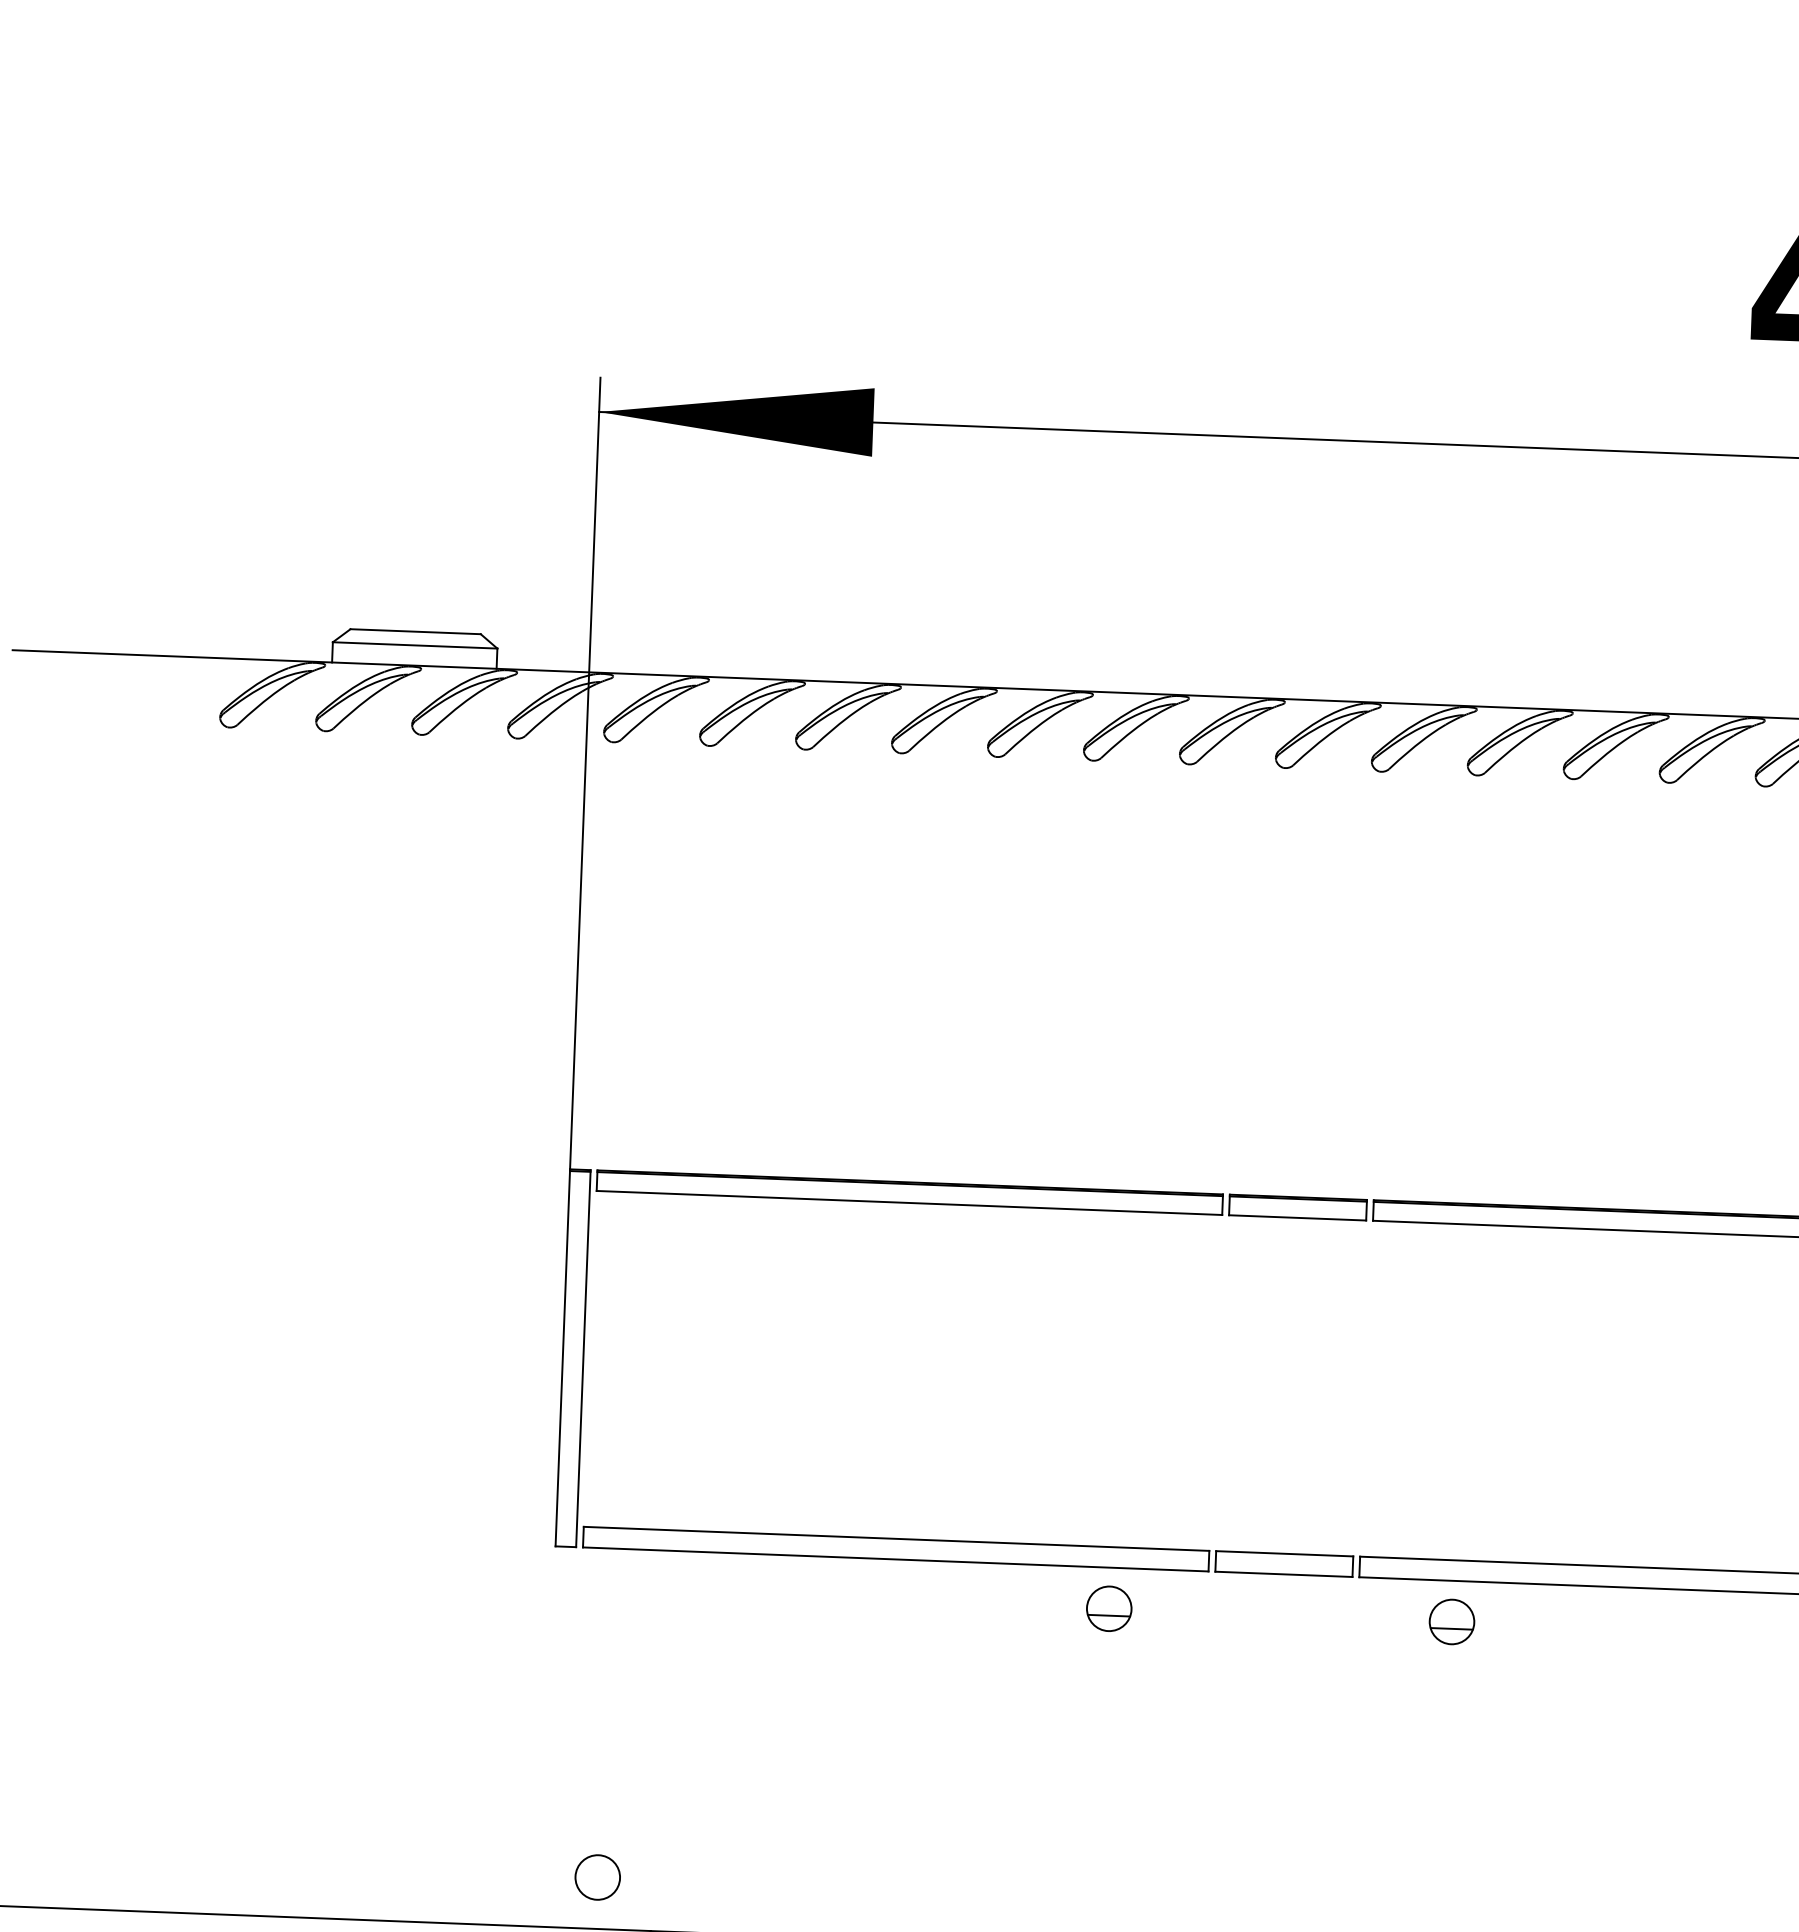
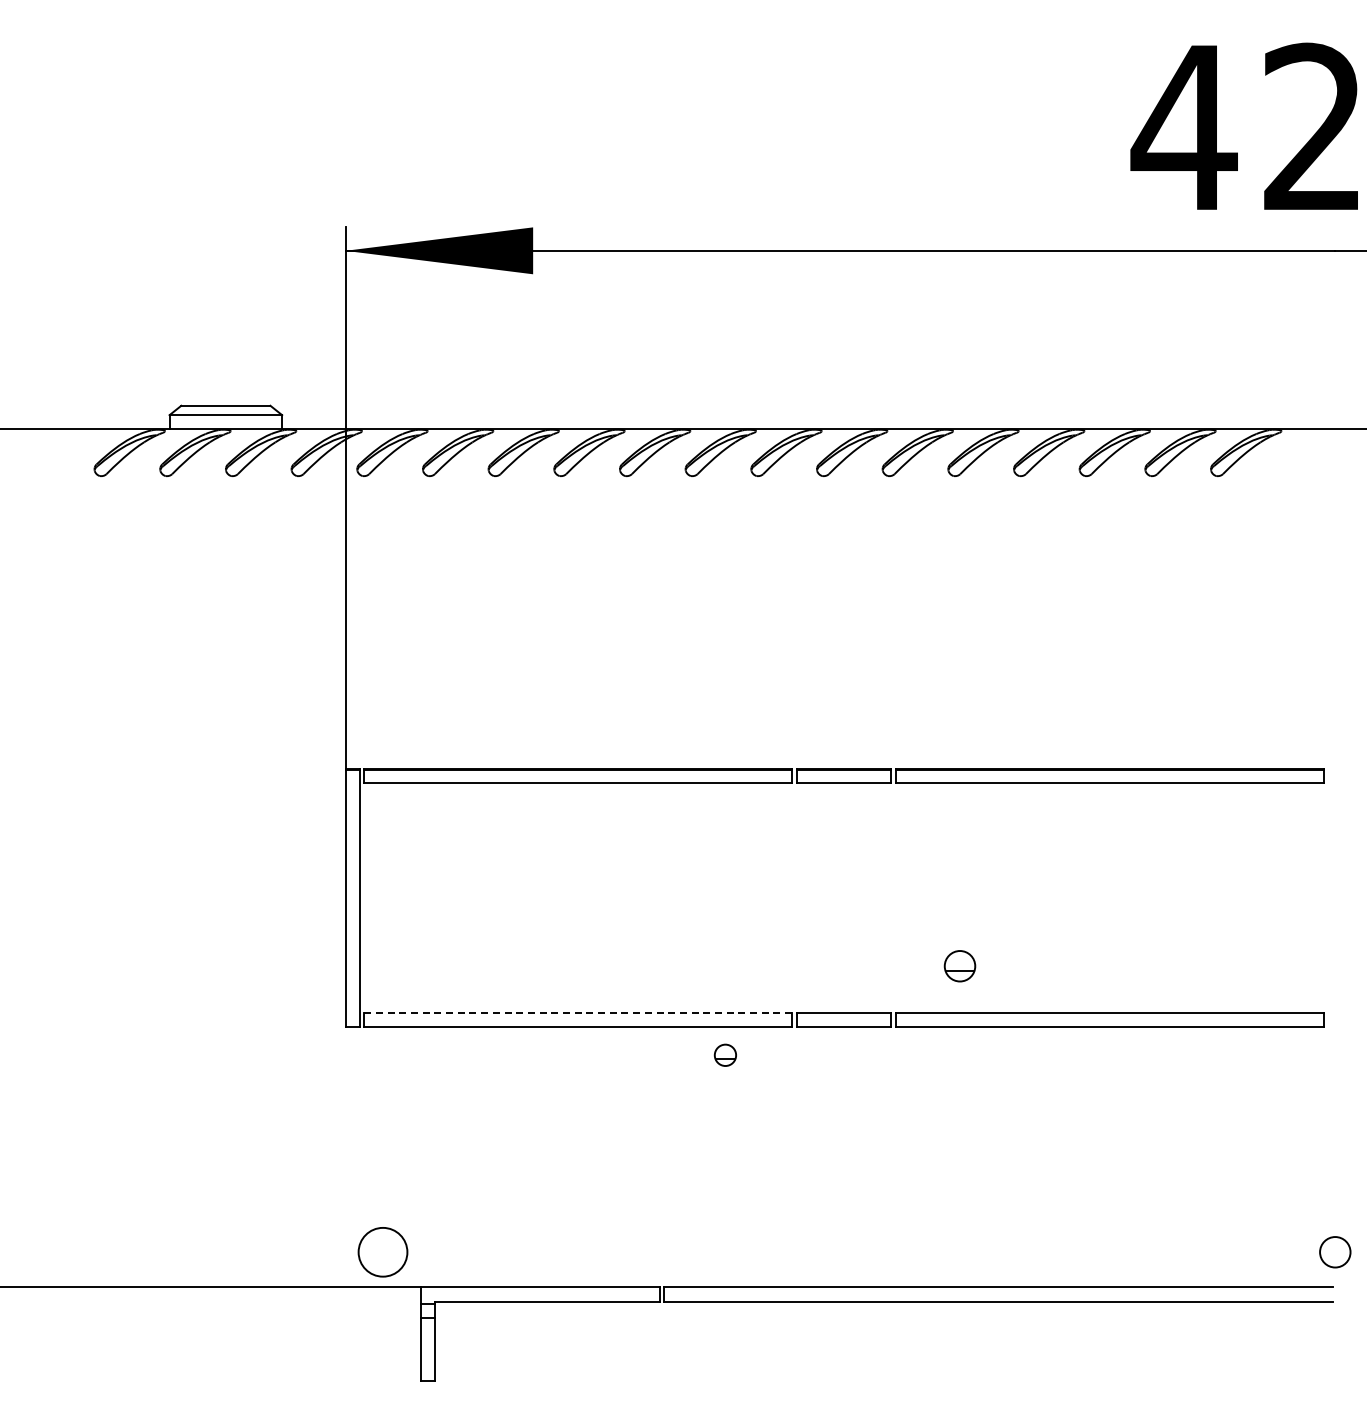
line: (896, 1539) -> (578, 1013), solid -> dashed
part: (1109, 1609) -> (725, 1055), size x0.7
part: (1451, 1622) -> (959, 966), moved
circle: (597, 1877) -> (382, 1252), size x1.6

